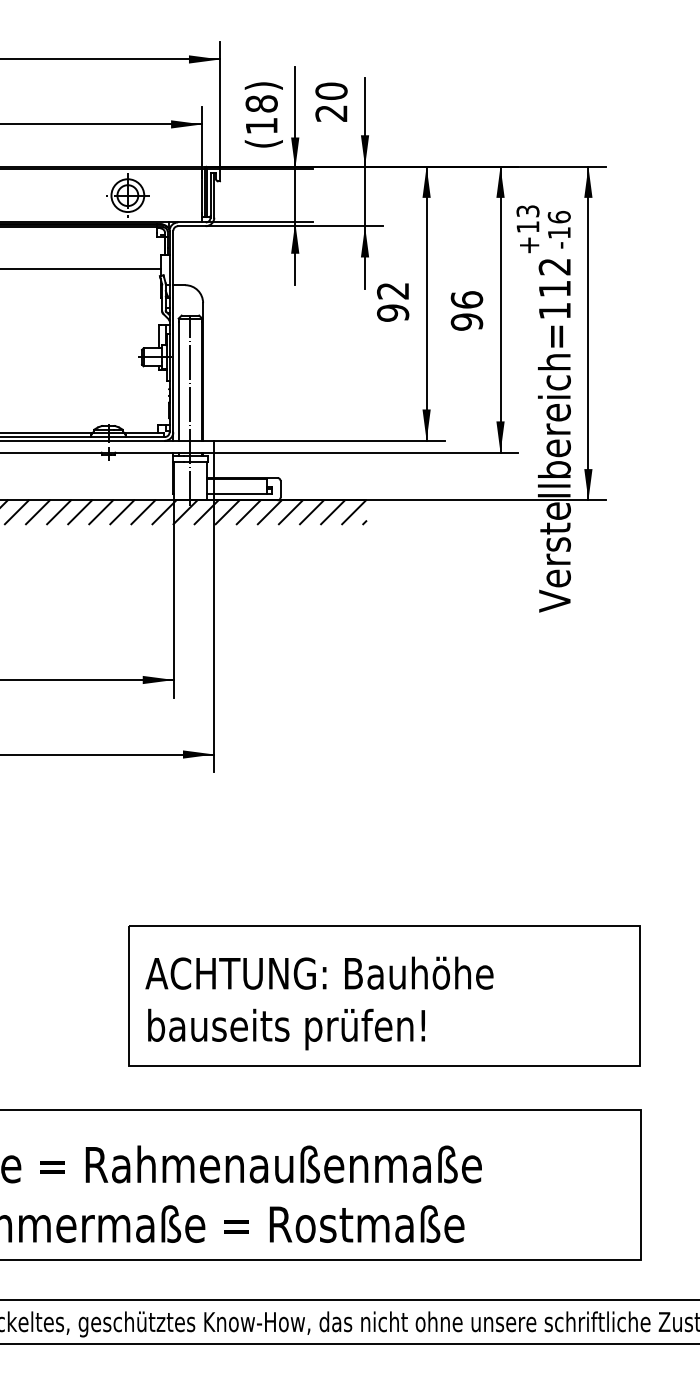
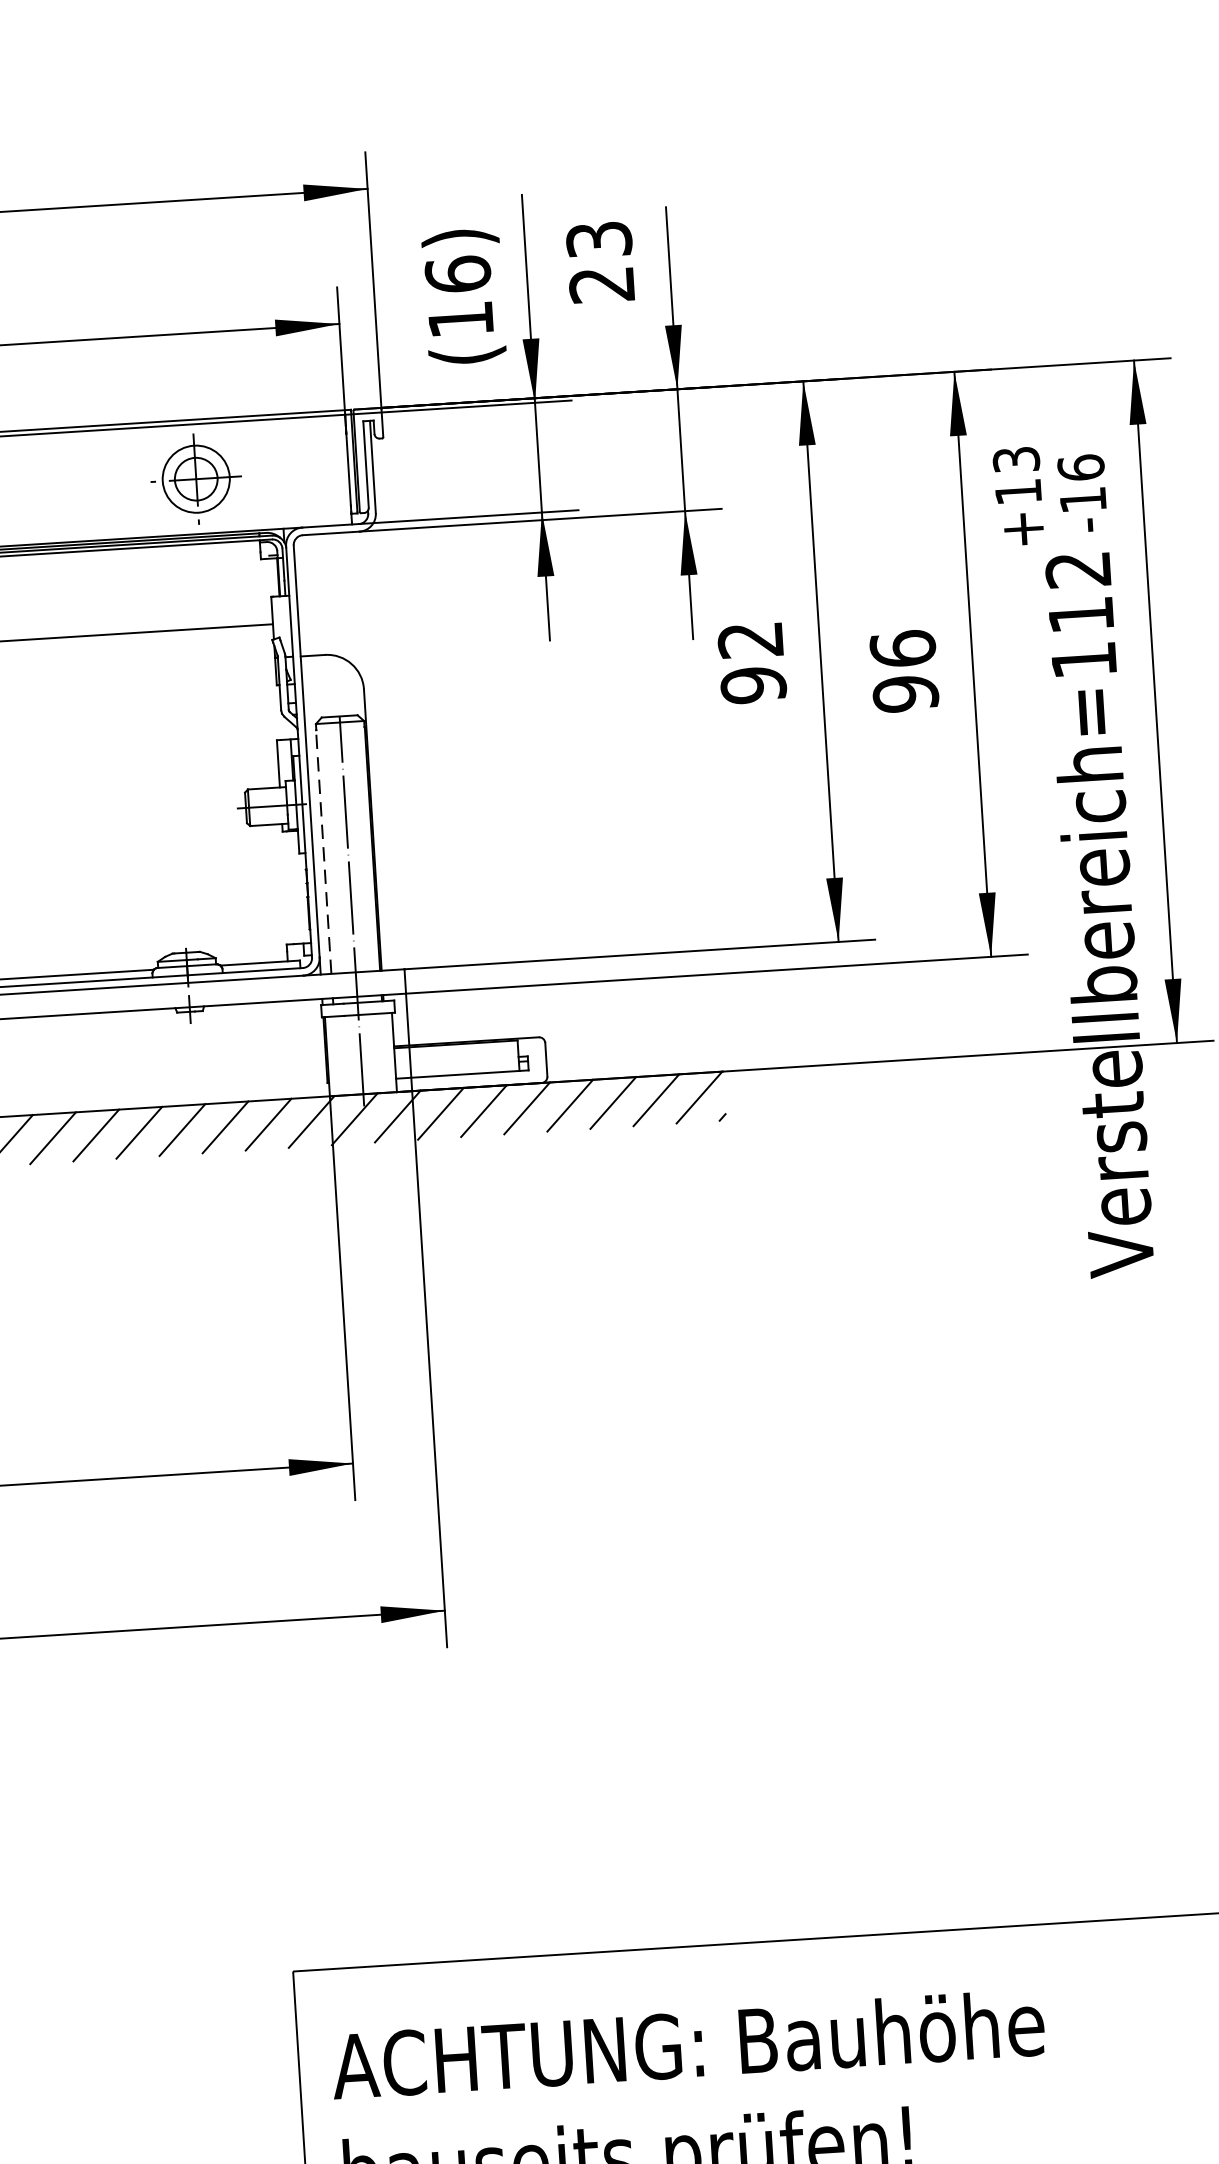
text: (331, 90) -> (599, 238), 20 -> 23
text: (261, 103) -> (457, 273), 18 -> 16
line: (178, 381) -> (323, 852), solid -> dashed

